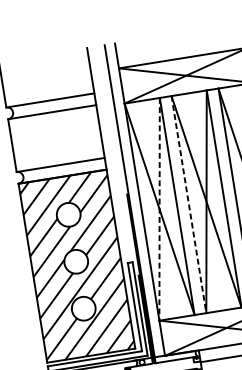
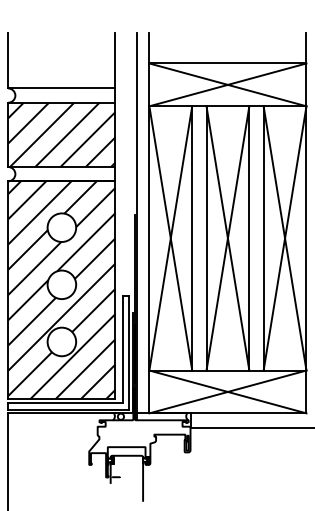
hatch: (56, 138) -> (61, 134), added
line: (188, 204) -> (206, 238), dashed -> solid
line: (159, 209) -> (170, 238), dashed -> solid

